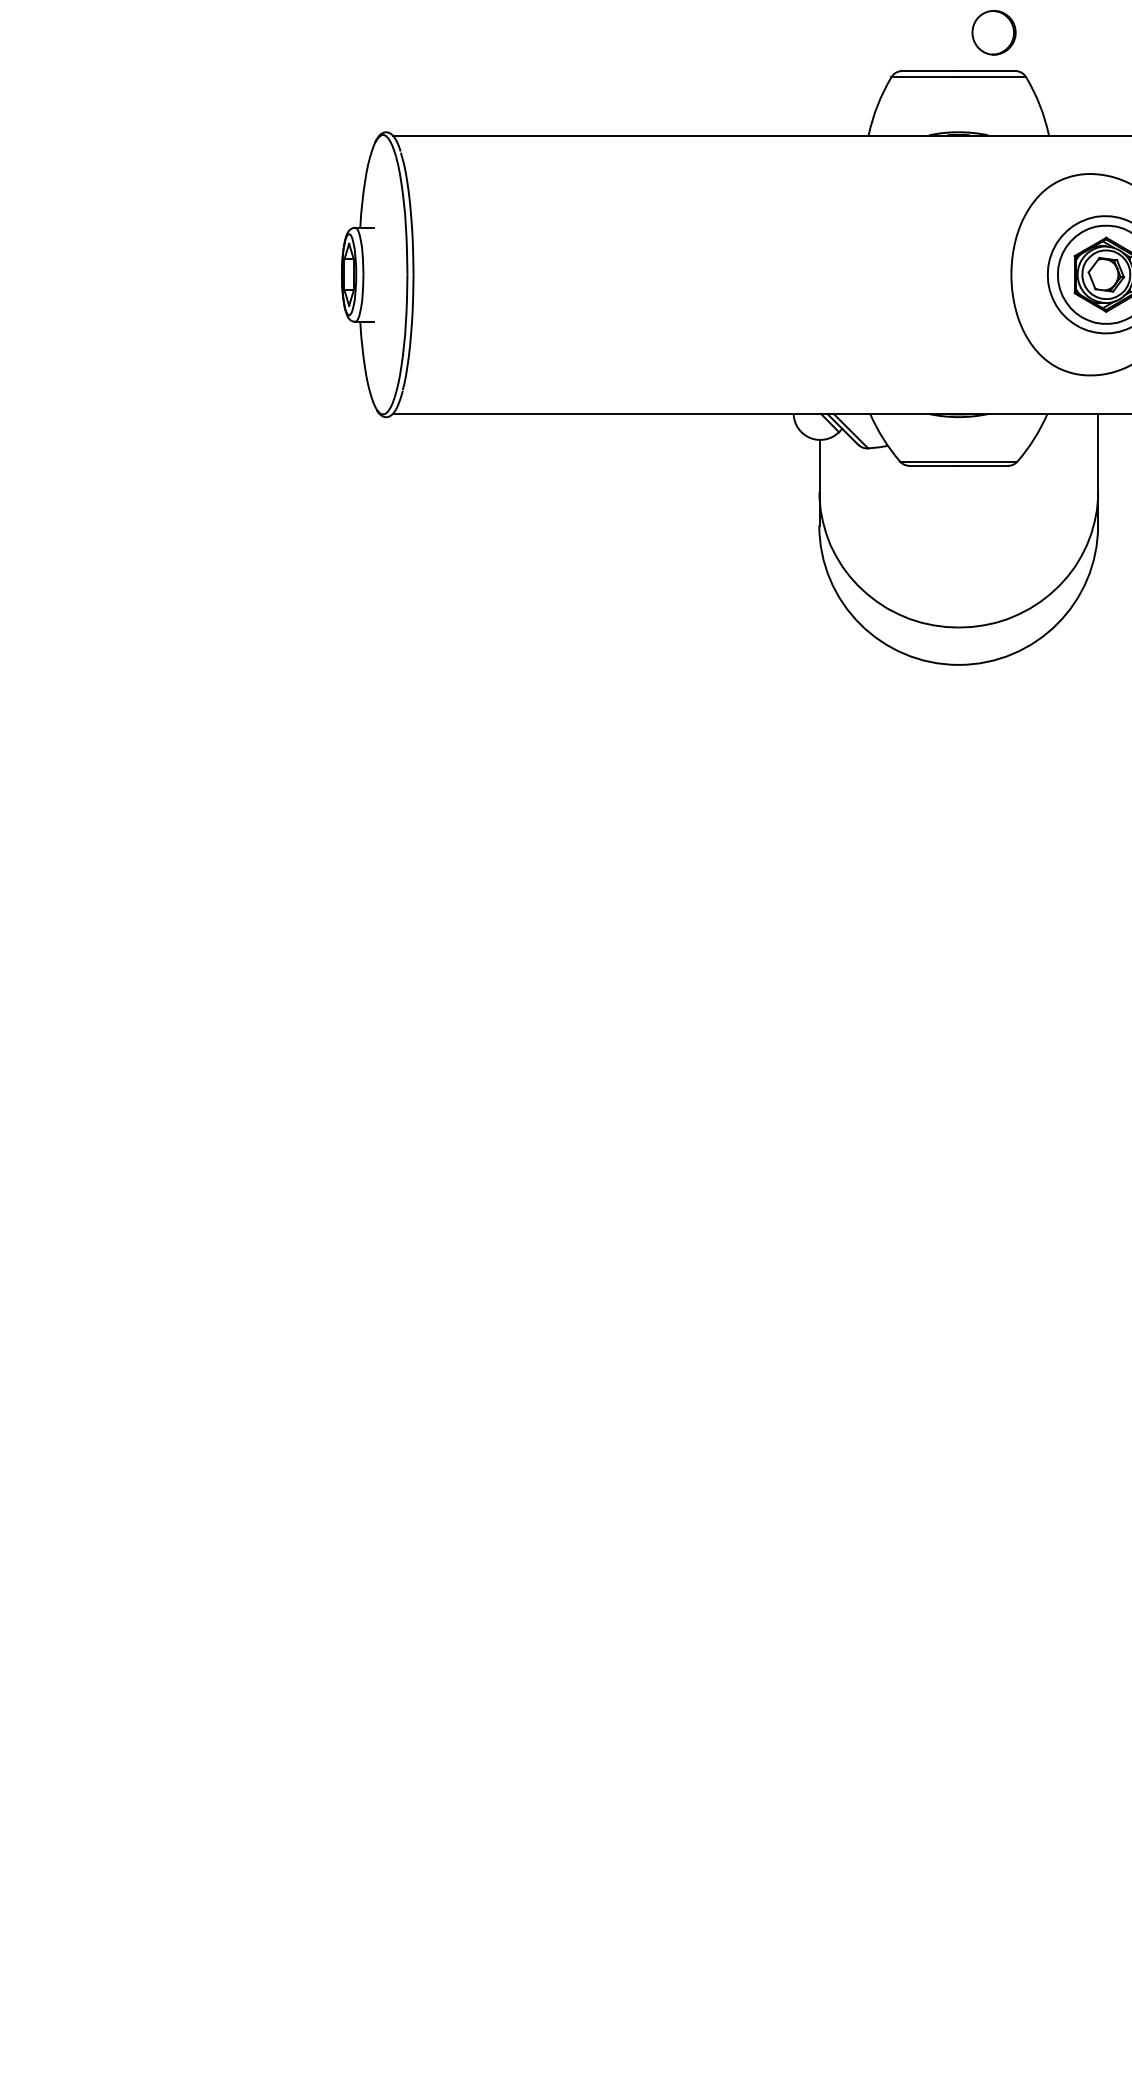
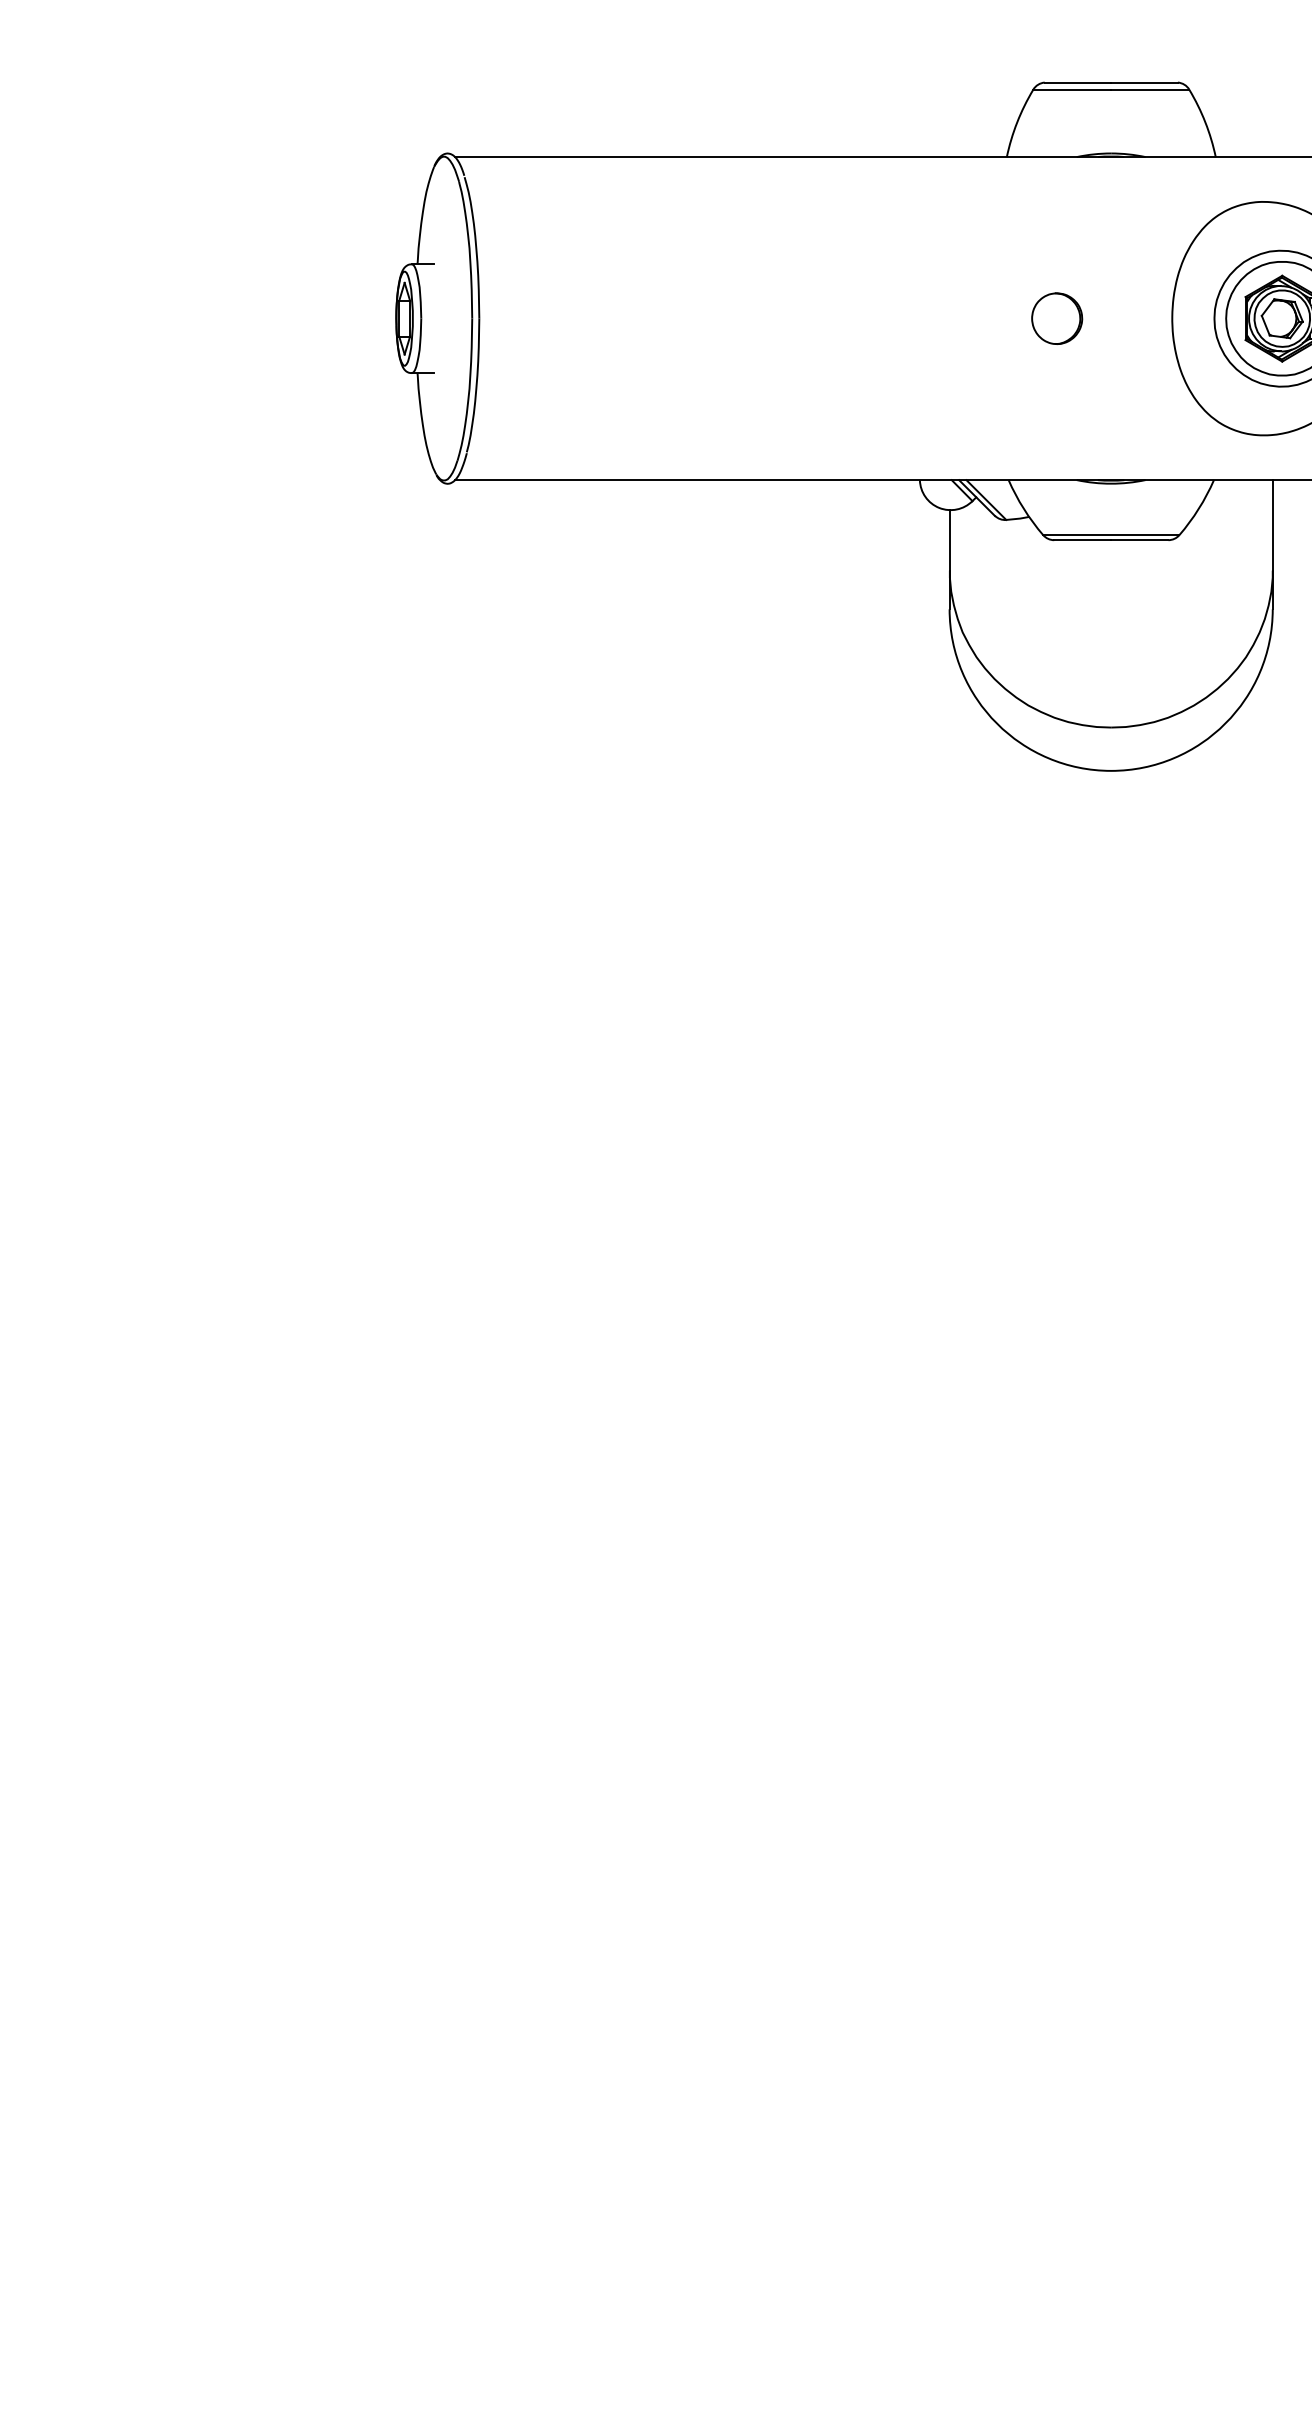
part: (993, 32) -> (1056, 318), moved

